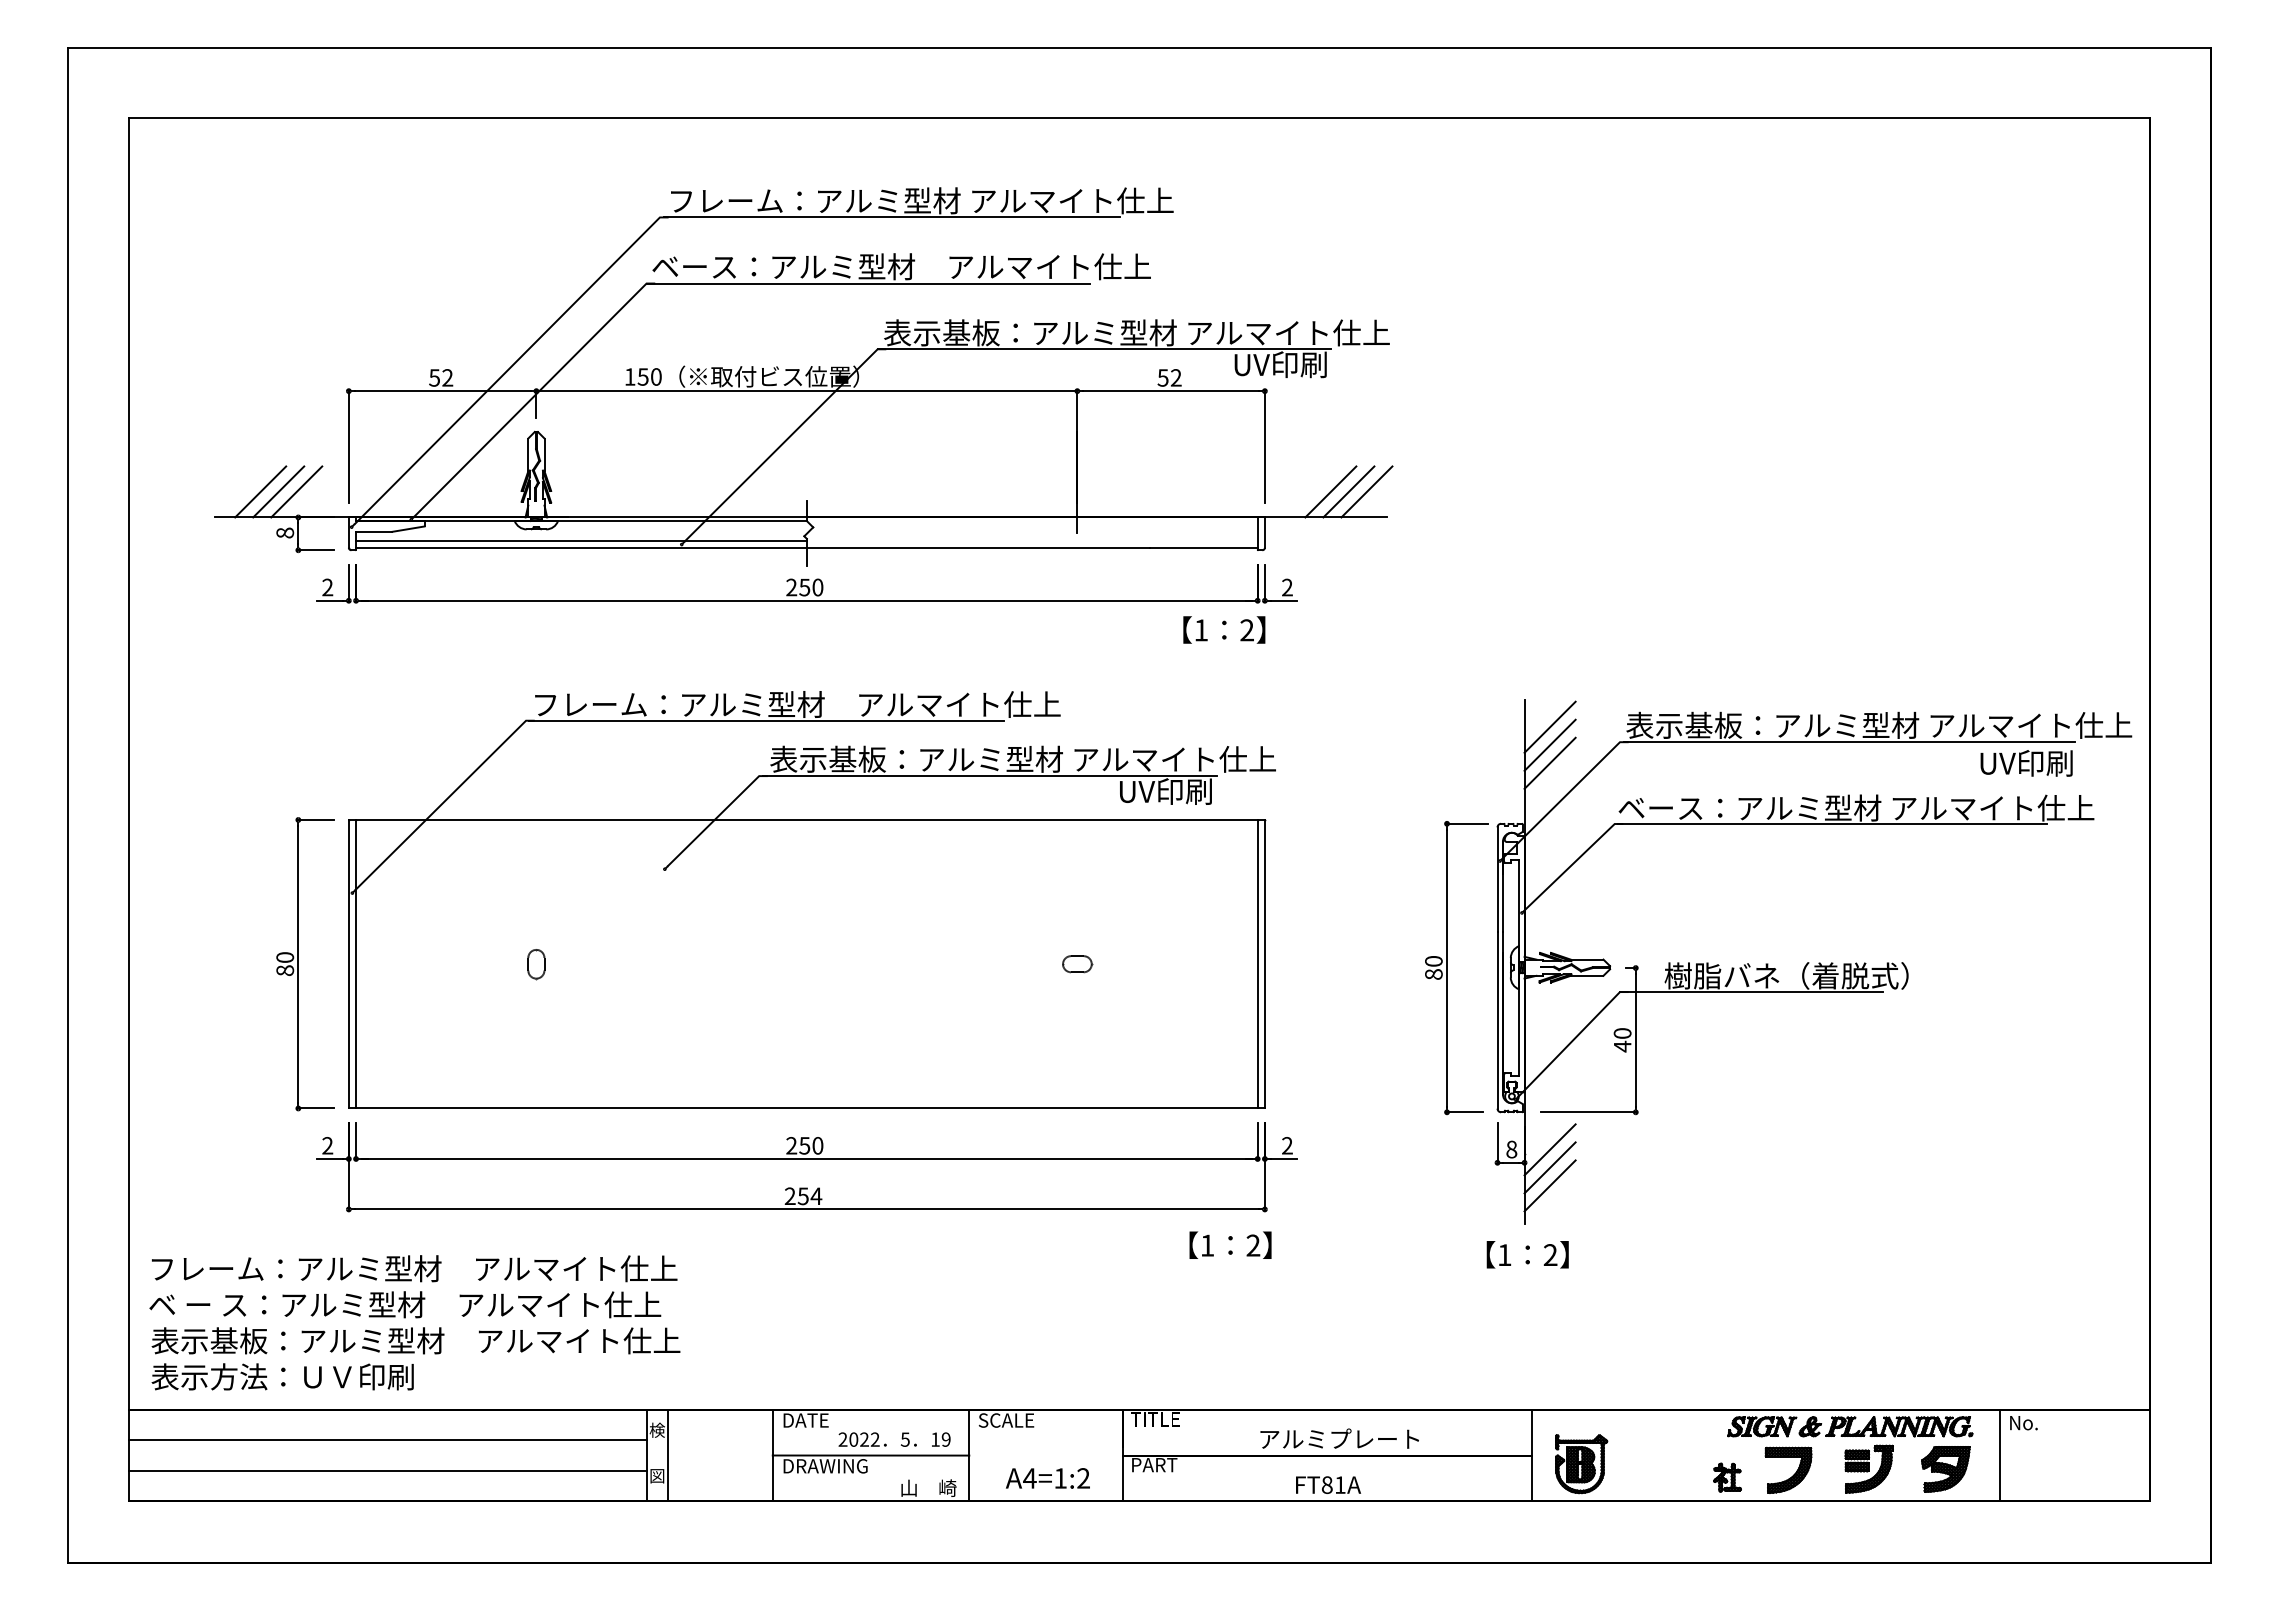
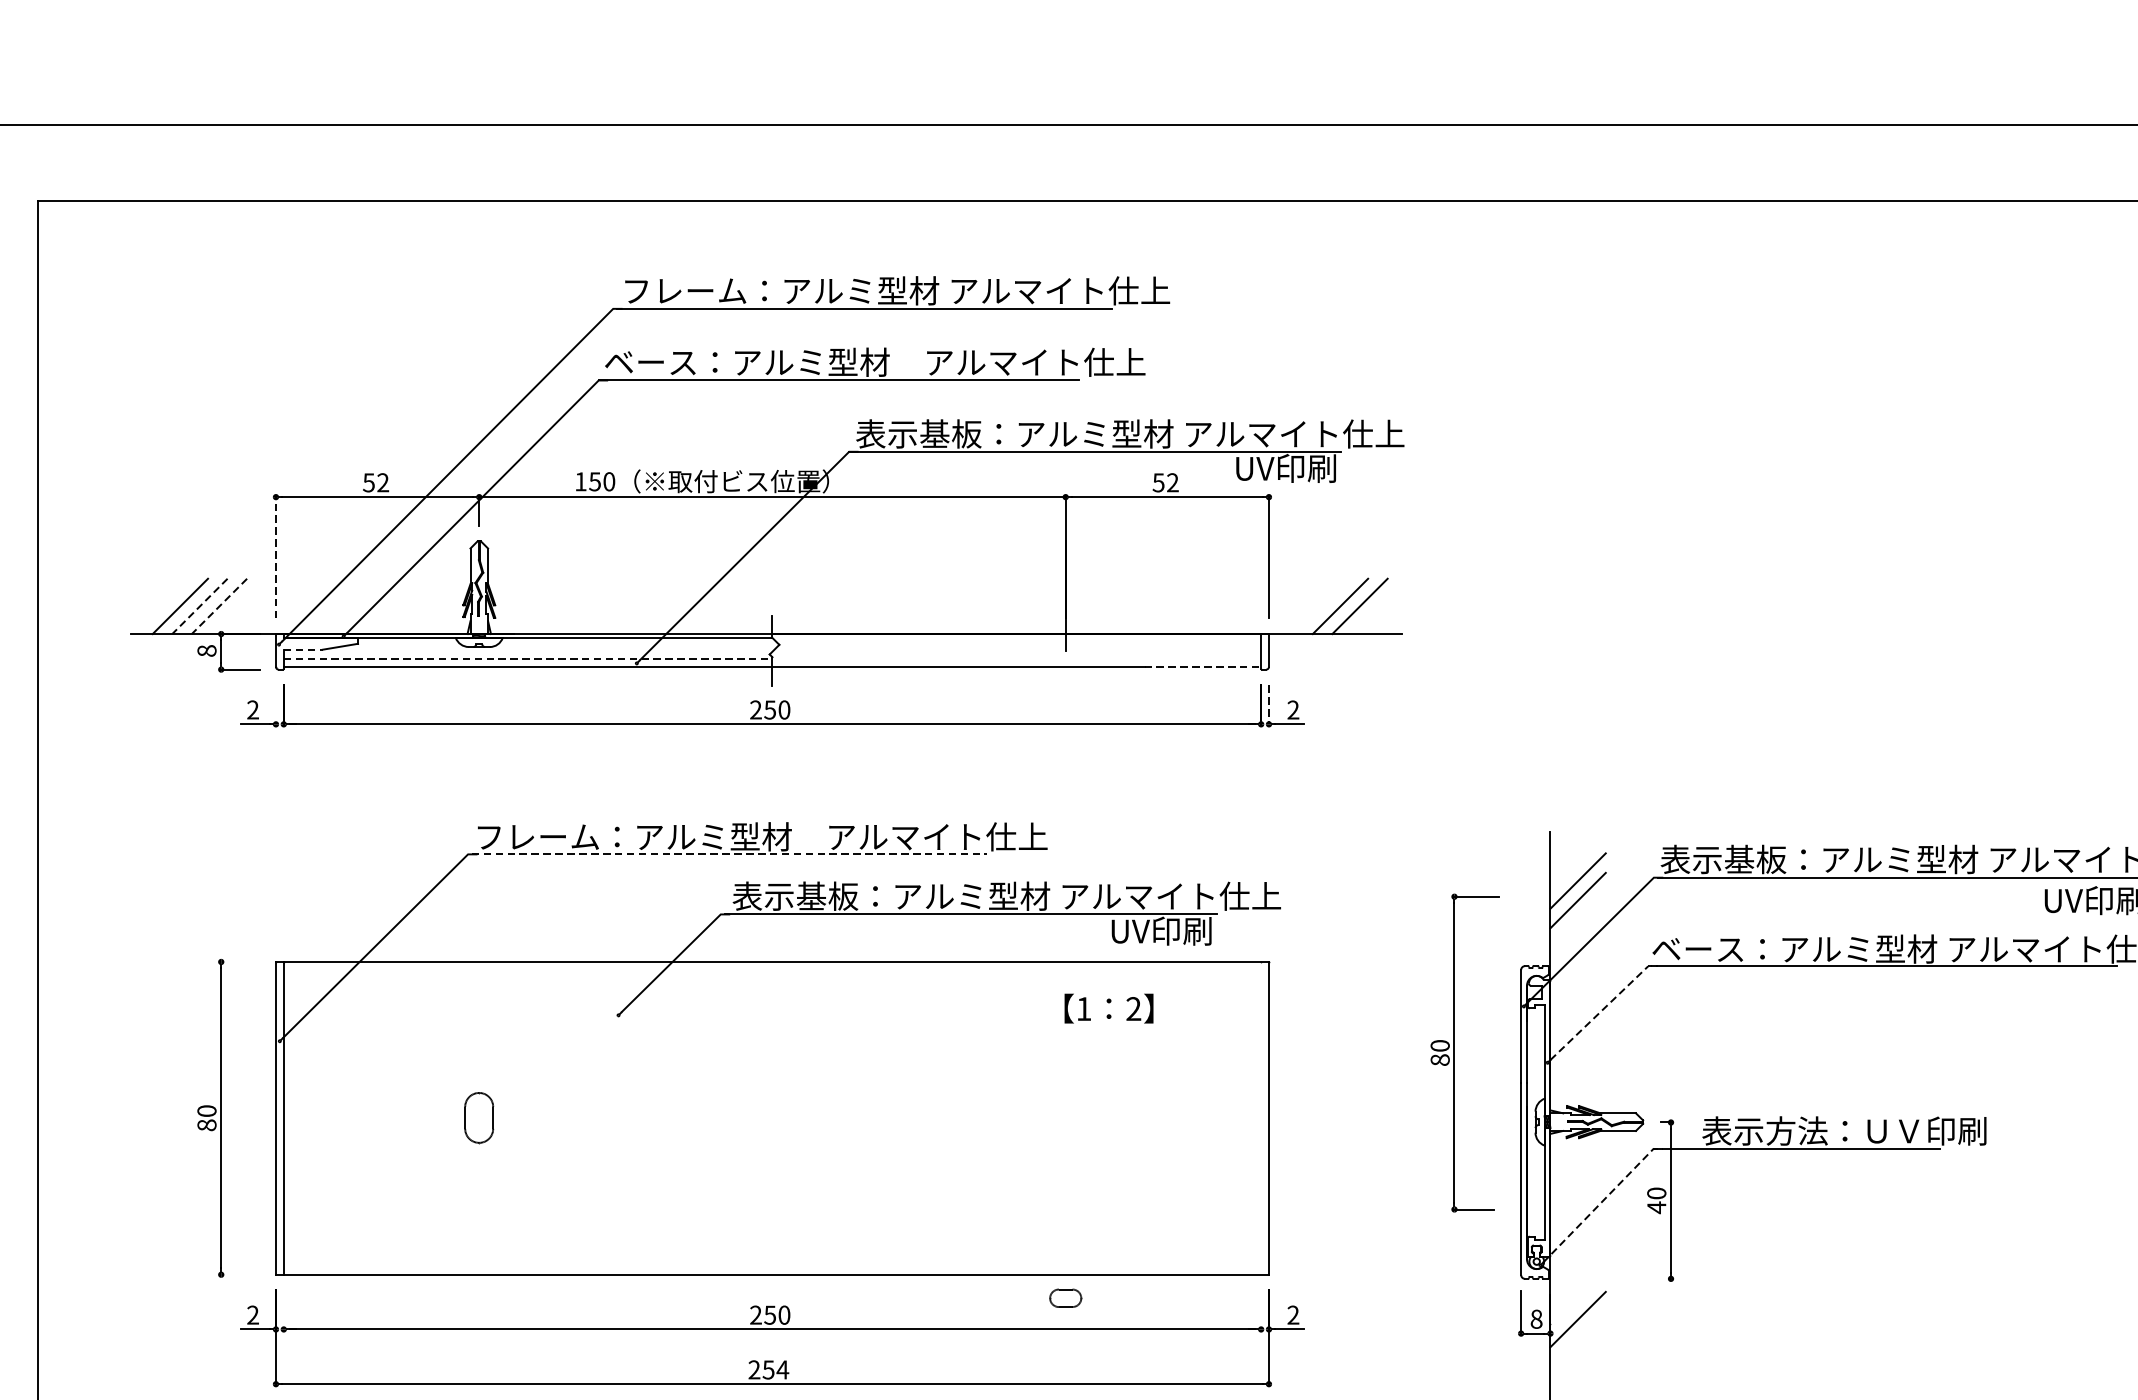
line: (348, 447) -> (275, 558), solid -> dashed
line: (1366, 491) -> (1379, 605), removed
line: (278, 492) -> (199, 607), solid -> dashed
line: (296, 492) -> (219, 607), solid -> dashed
line: (374, 531) -> (303, 649), solid -> dashed
line: (581, 540) -> (528, 659), solid -> dashed
line: (1203, 548) -> (1202, 667), solid -> dashed
line: (348, 582) -> (275, 704), removed
line: (1264, 583) -> (1268, 705), solid -> dashed
text: (1224, 629) -> (1109, 1008), moved
line: (767, 720) -> (729, 854), solid -> dashed
line: (1549, 726) -> (1577, 860), removed
line: (316, 819) -> (240, 961), removed
line: (1573, 863) -> (1603, 1009), solid -> dashed
line: (1257, 963) -> (1260, 1117), removed
part: (536, 964) -> (479, 1118), size x1.6
part: (1077, 964) -> (1065, 1298), moved
part: (1447, 968) -> (1454, 1053), moved
text: (1795, 975) -> (1844, 1130), 樹脂バネ（着脱式） -> 表示方法：ＵＶ印刷
line: (1572, 1040) -> (1602, 1201), solid -> dashed
line: (316, 1108) -> (240, 1274), removed
line: (1587, 1112) -> (1618, 1279), removed
line: (356, 1140) -> (284, 1309), removed
line: (1257, 1140) -> (1260, 1309), removed
line: (1549, 1167) -> (1577, 1338), removed
line: (1549, 1185) -> (1577, 1358), removed

